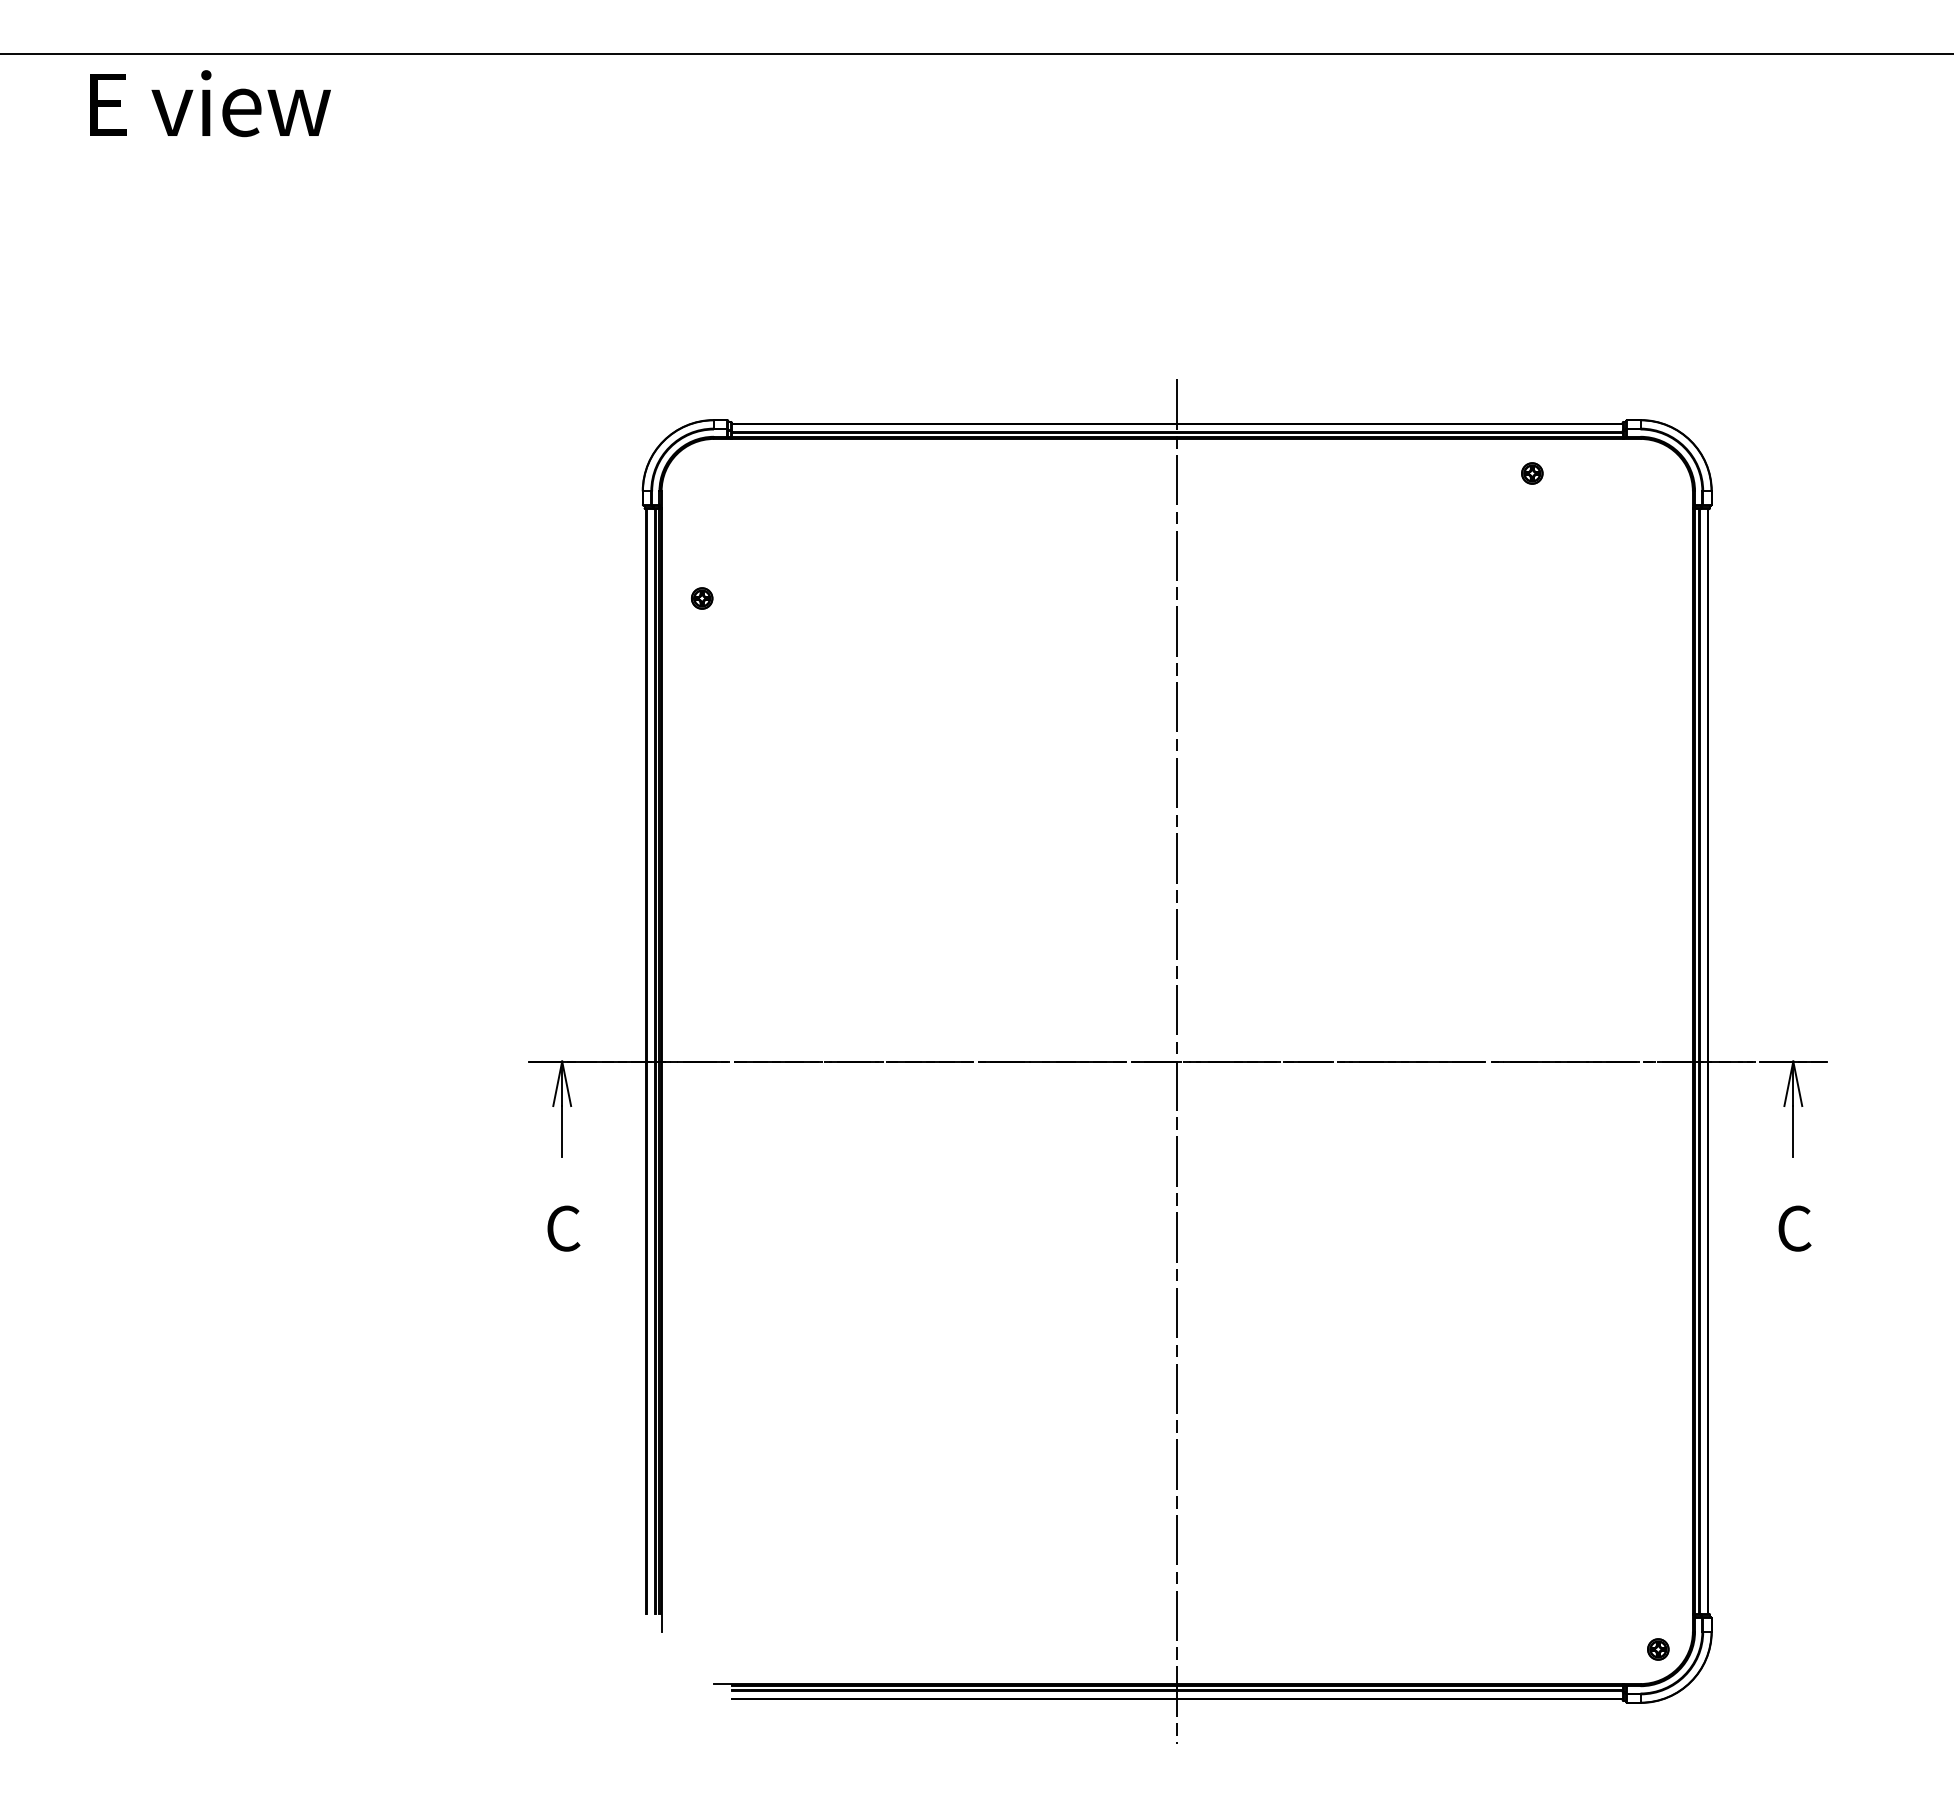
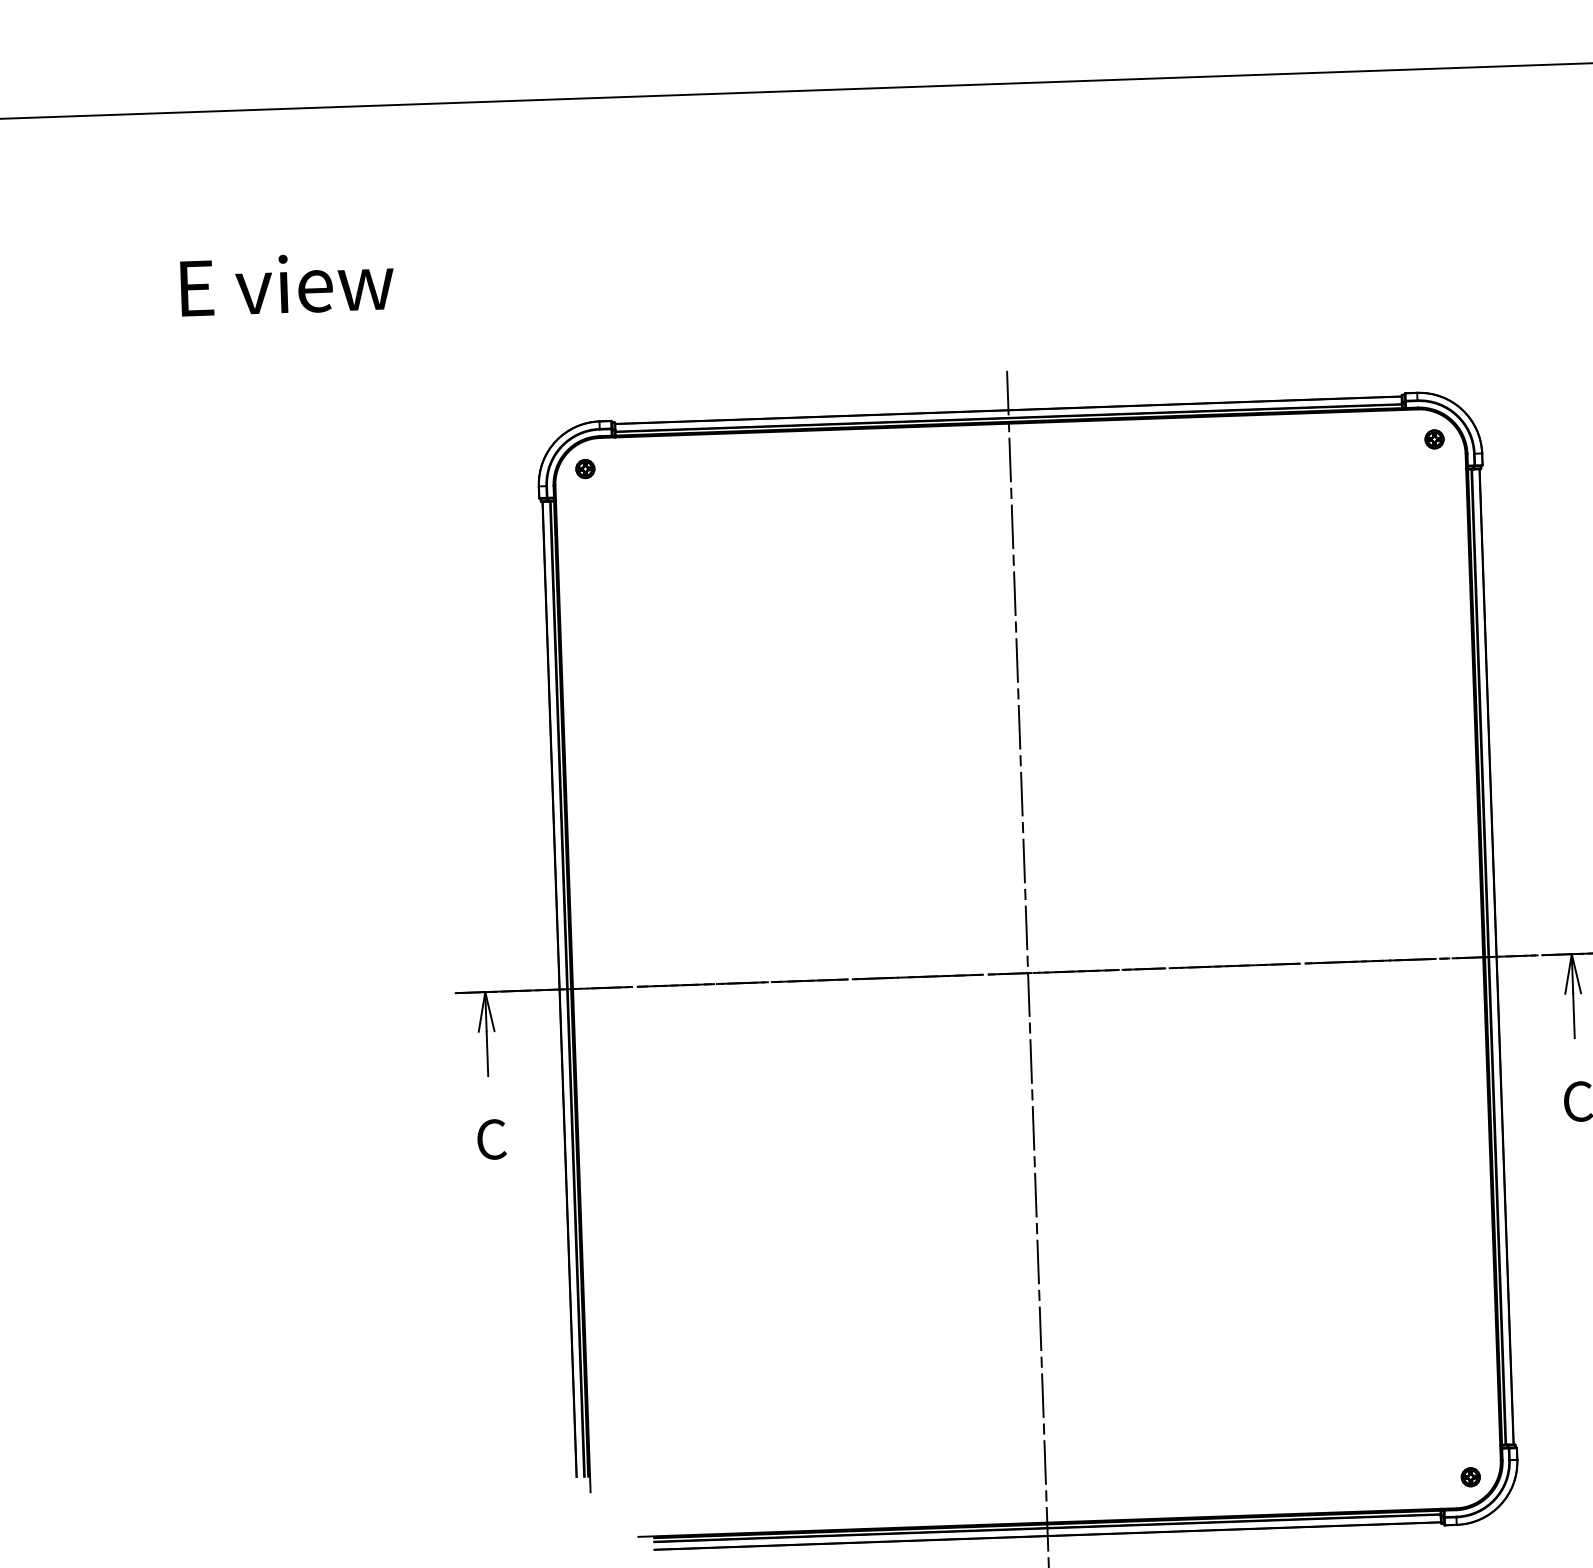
text: (210, 103) -> (287, 284), moved
part: (1532, 473) -> (1434, 439), moved
part: (702, 598) -> (585, 469), moved

